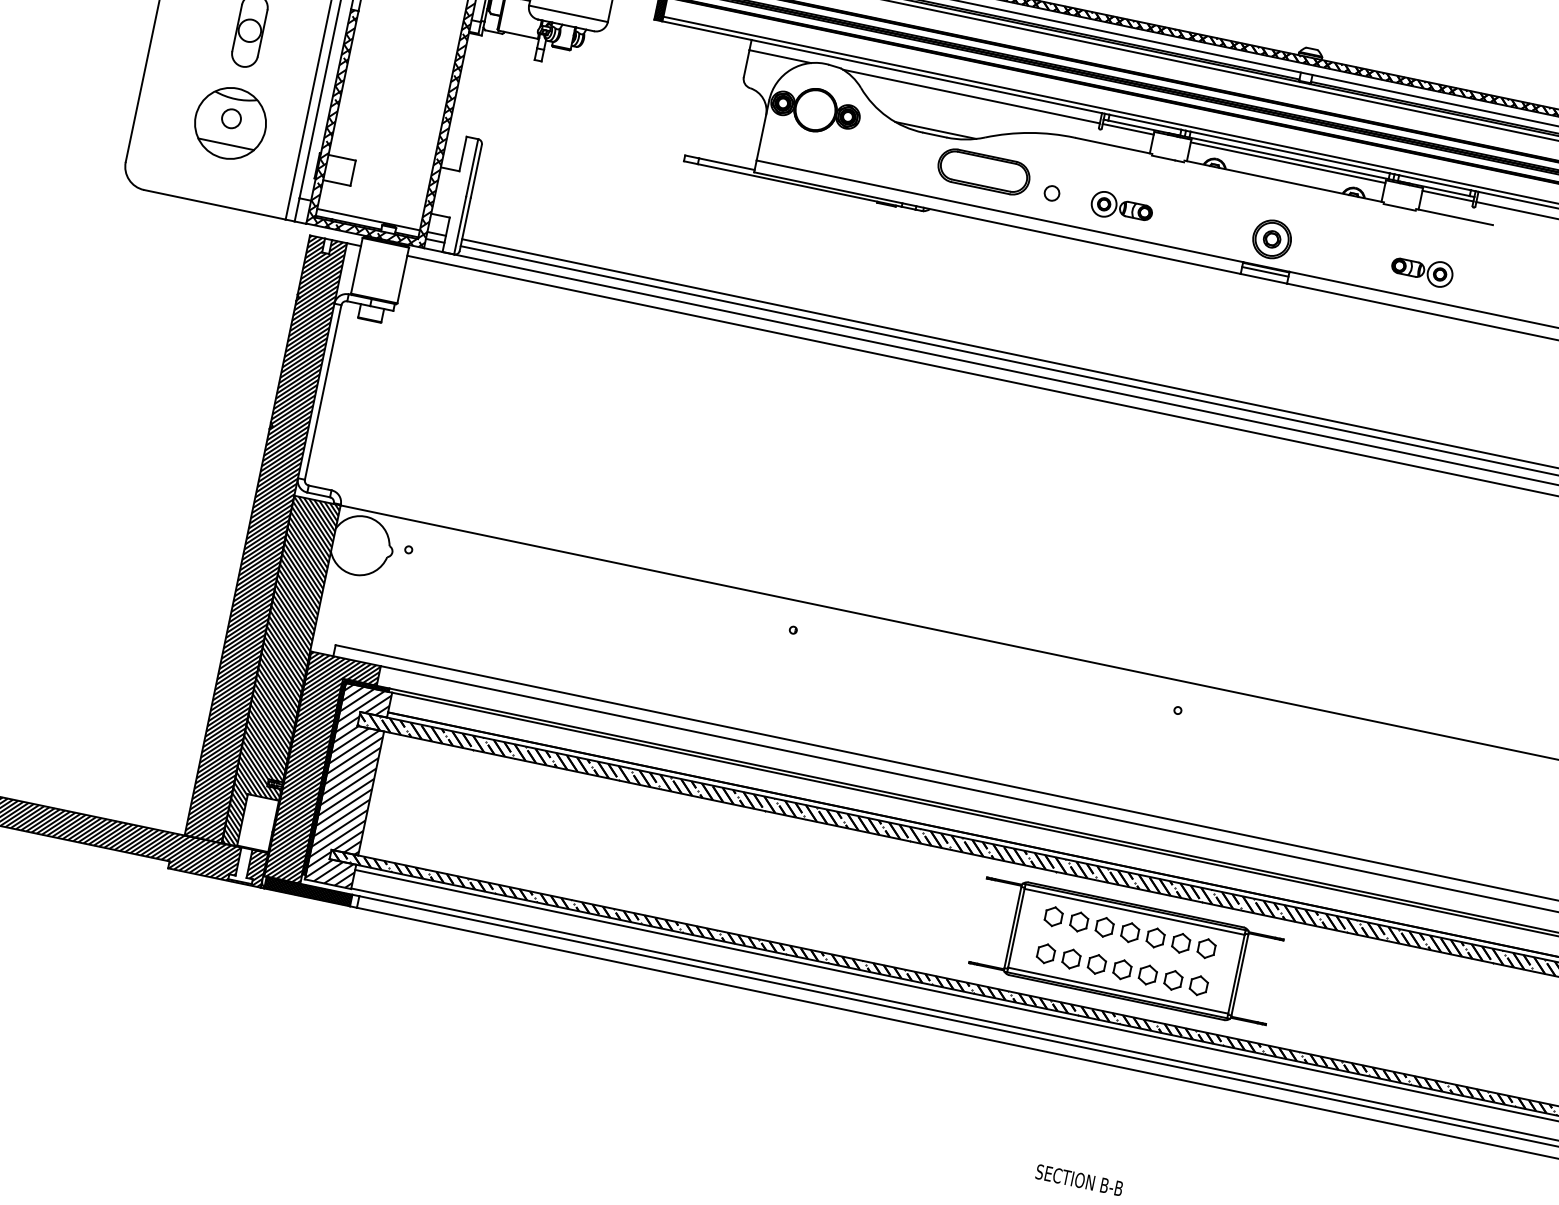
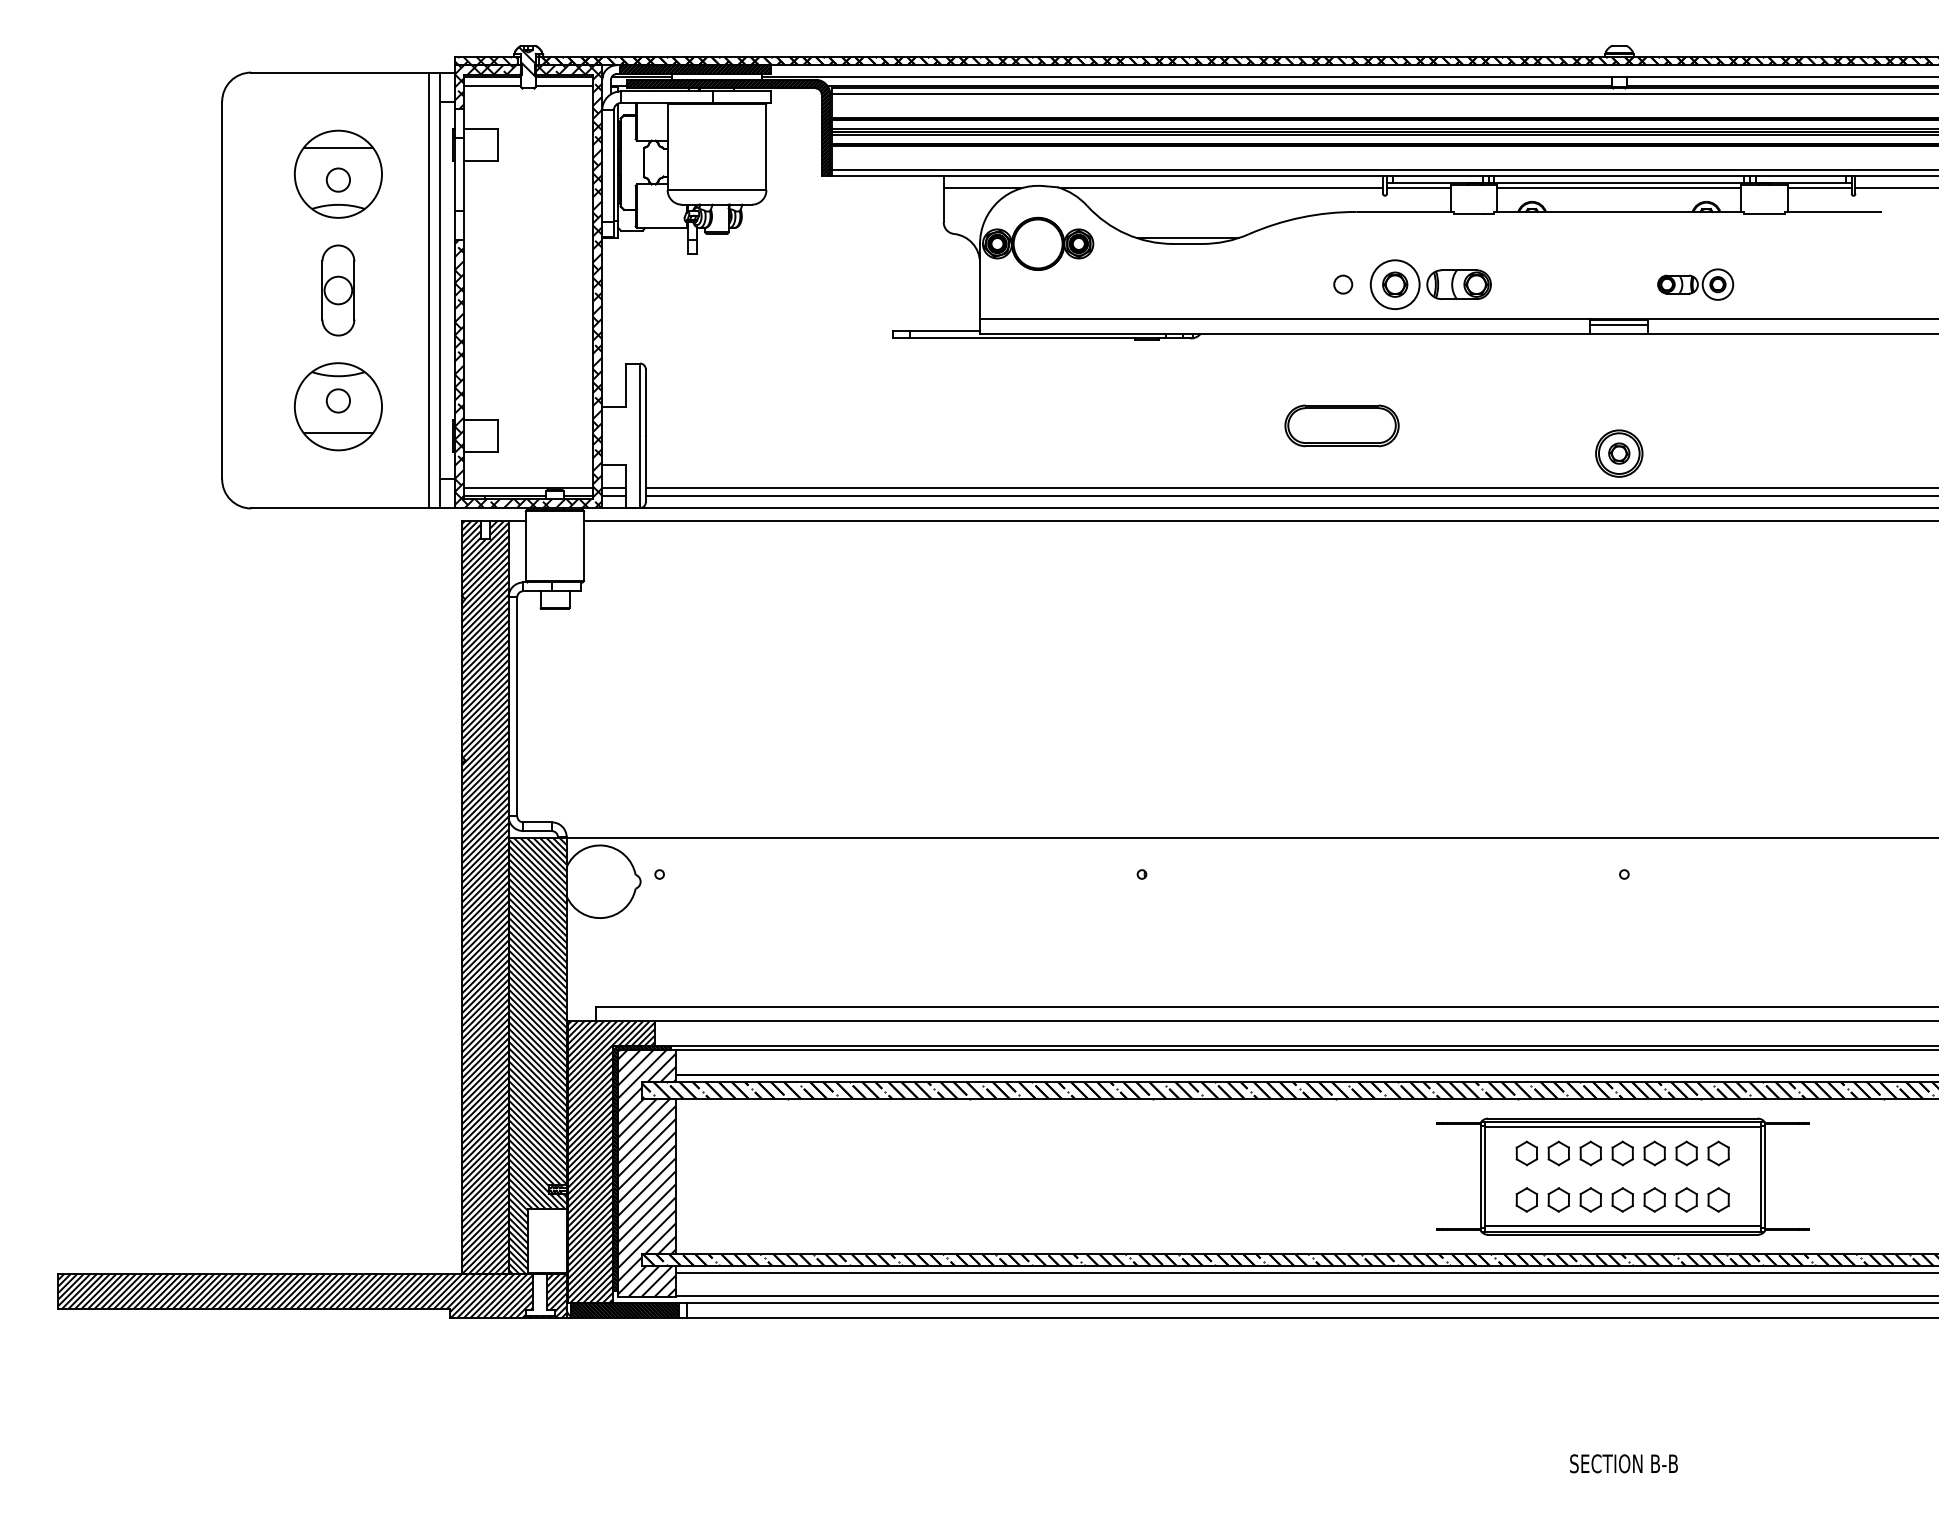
part: (983, 171) -> (1341, 425), moved
part: (1121, 207) -> (1430, 284), size x1.6
part: (1272, 239) -> (1619, 453), moved
part: (1422, 270) -> (1695, 284), moved

